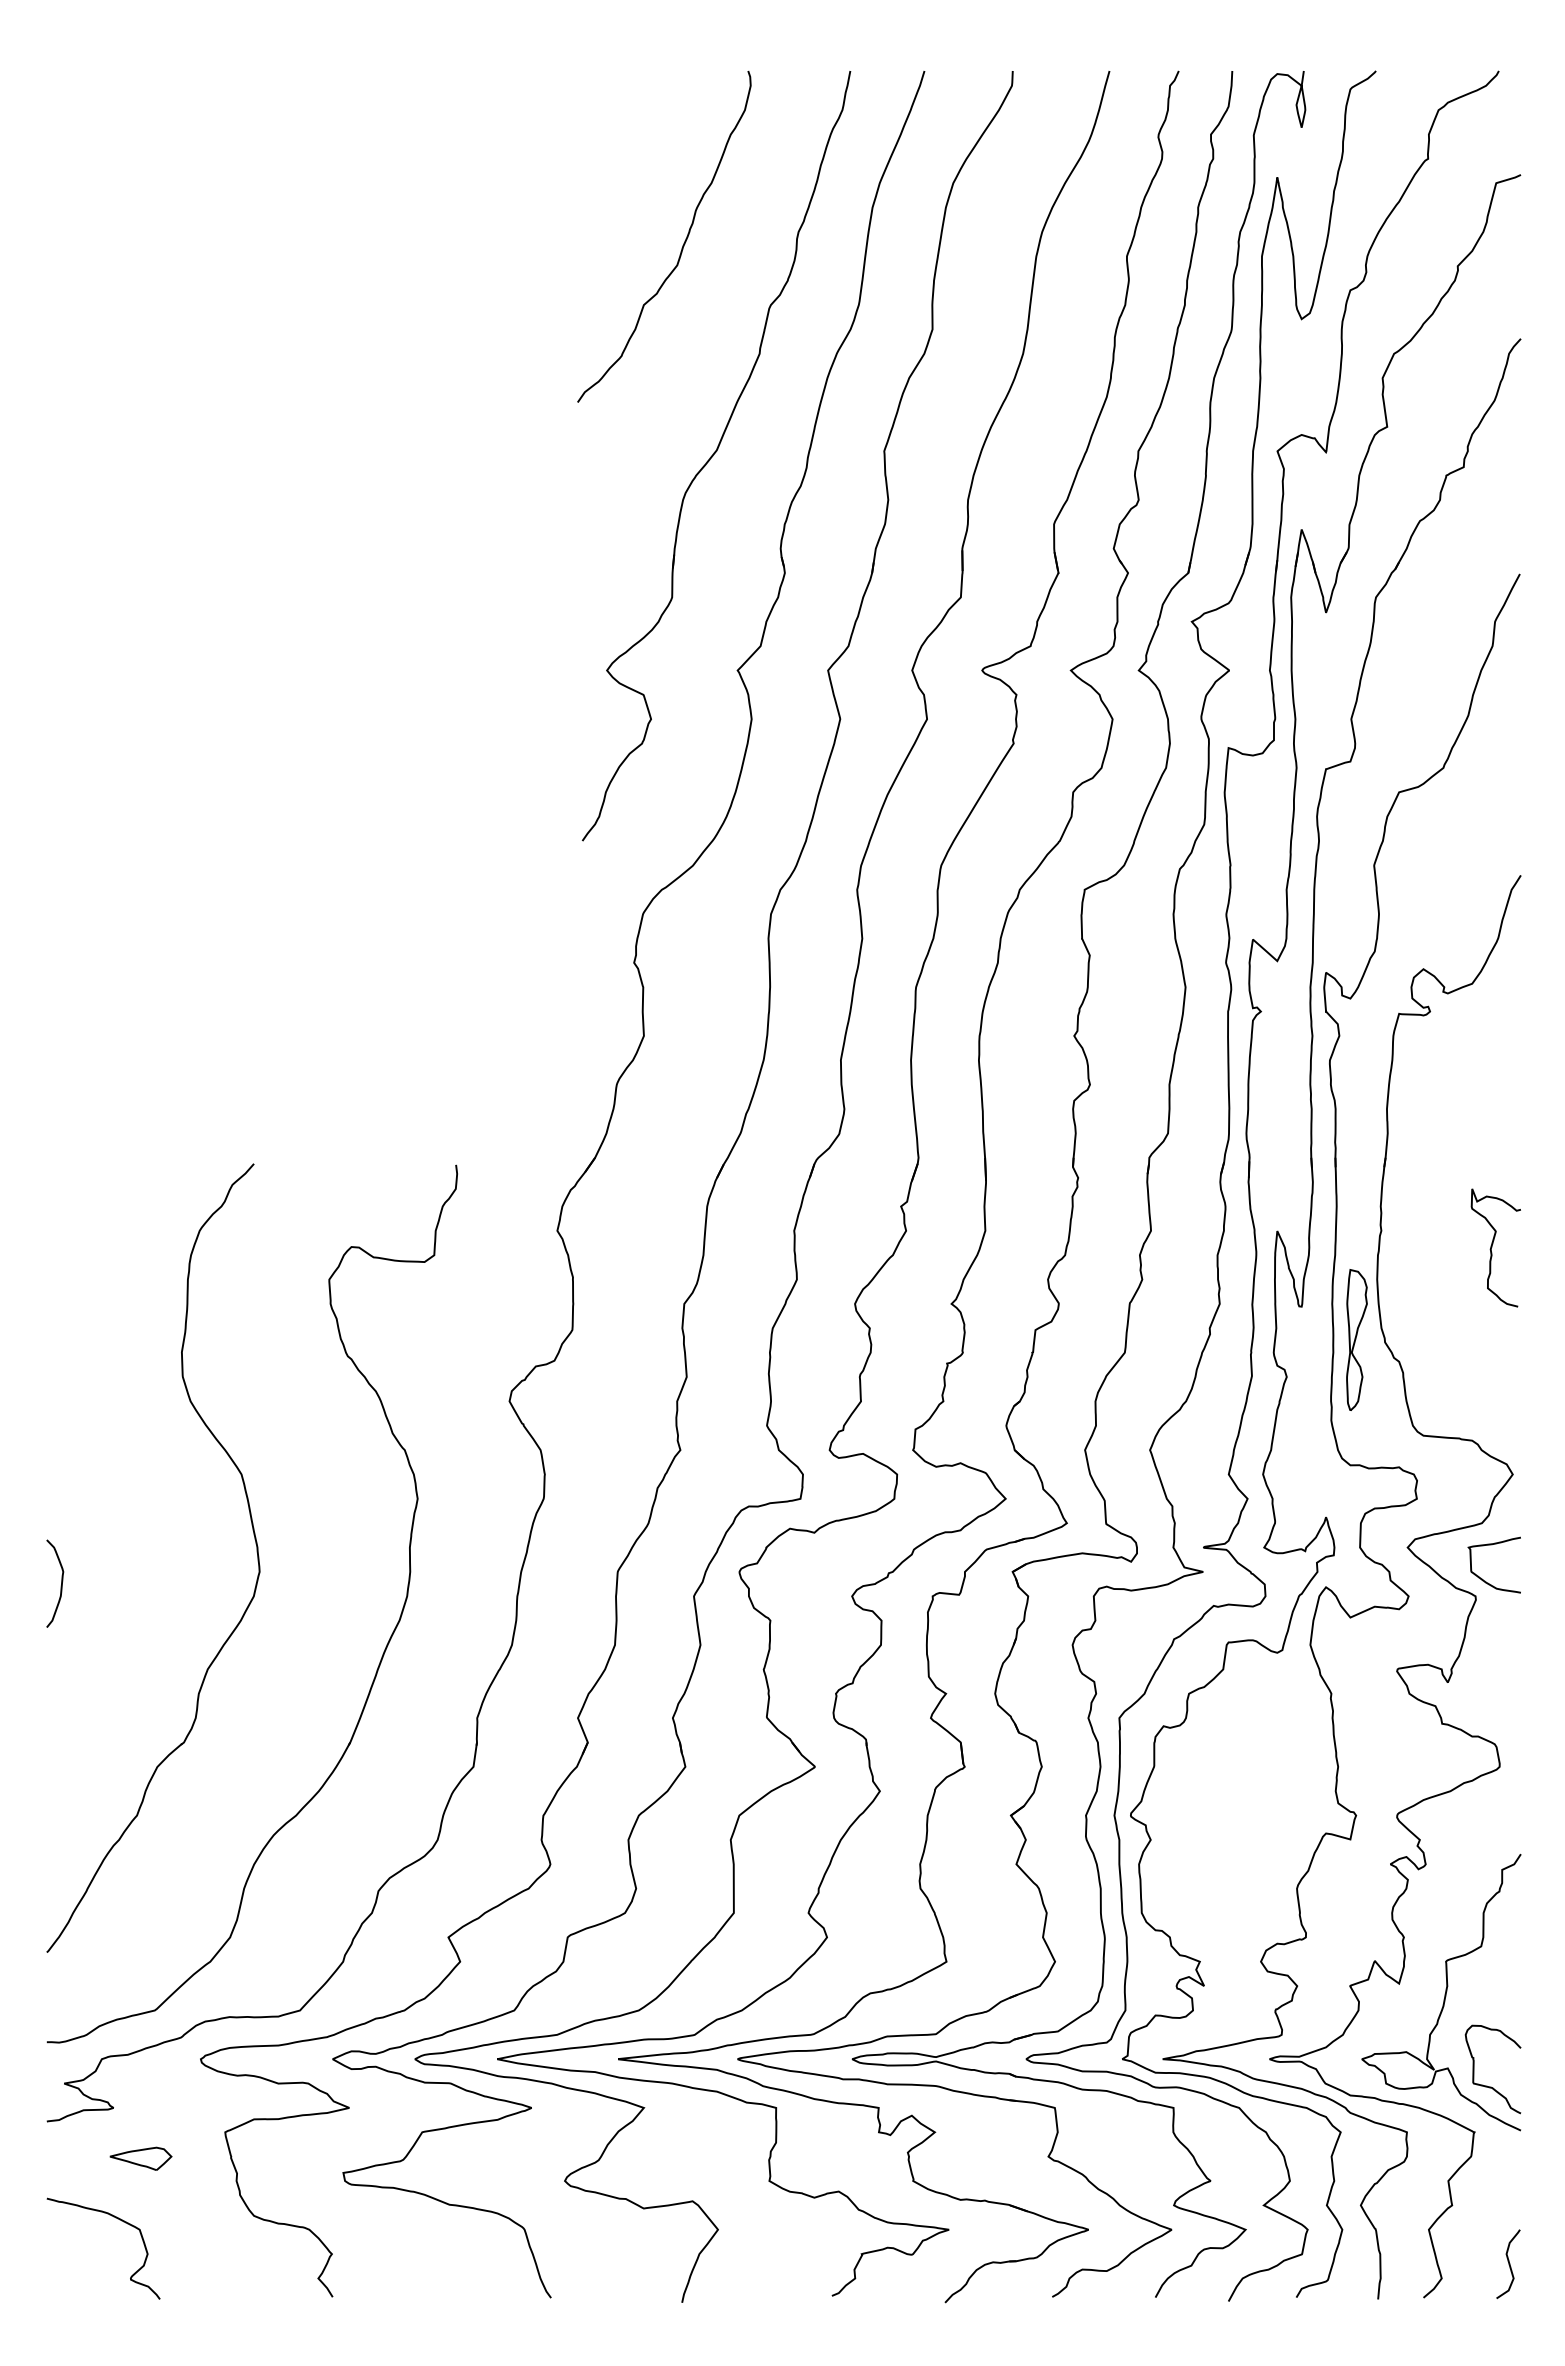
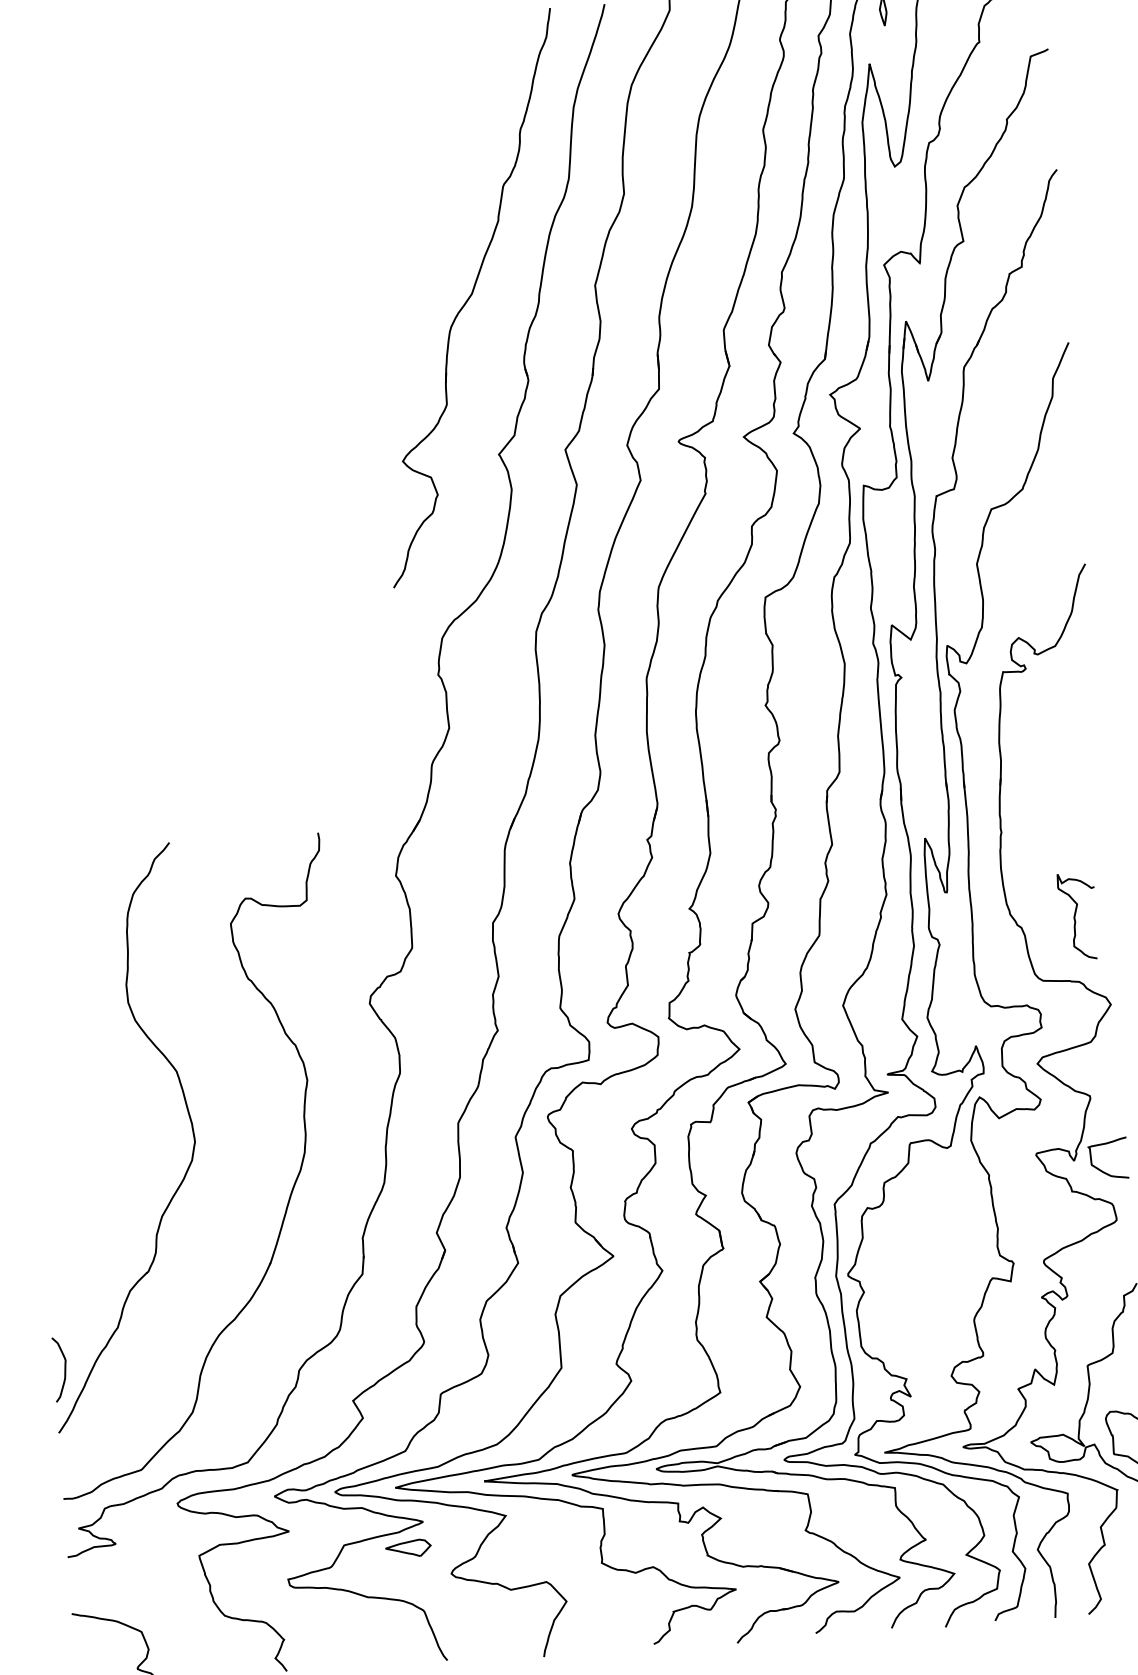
curve: (682, 245) -> (435, 145), removed
curve: (1492, 1247) -> (1075, 916), moved
part: (1356, 1339) -> (988, 913), removed
curve: (1482, 1578) -> (1100, 1169), moved
curve: (60, 1586) -> (64, 1371), moved
part: (140, 2158) -> (408, 1548), moved

